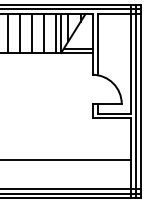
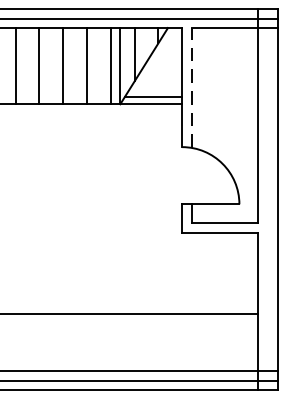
line: (97, 44) -> (191, 87), solid -> dashed
line: (136, 101) -> (268, 199), removed

